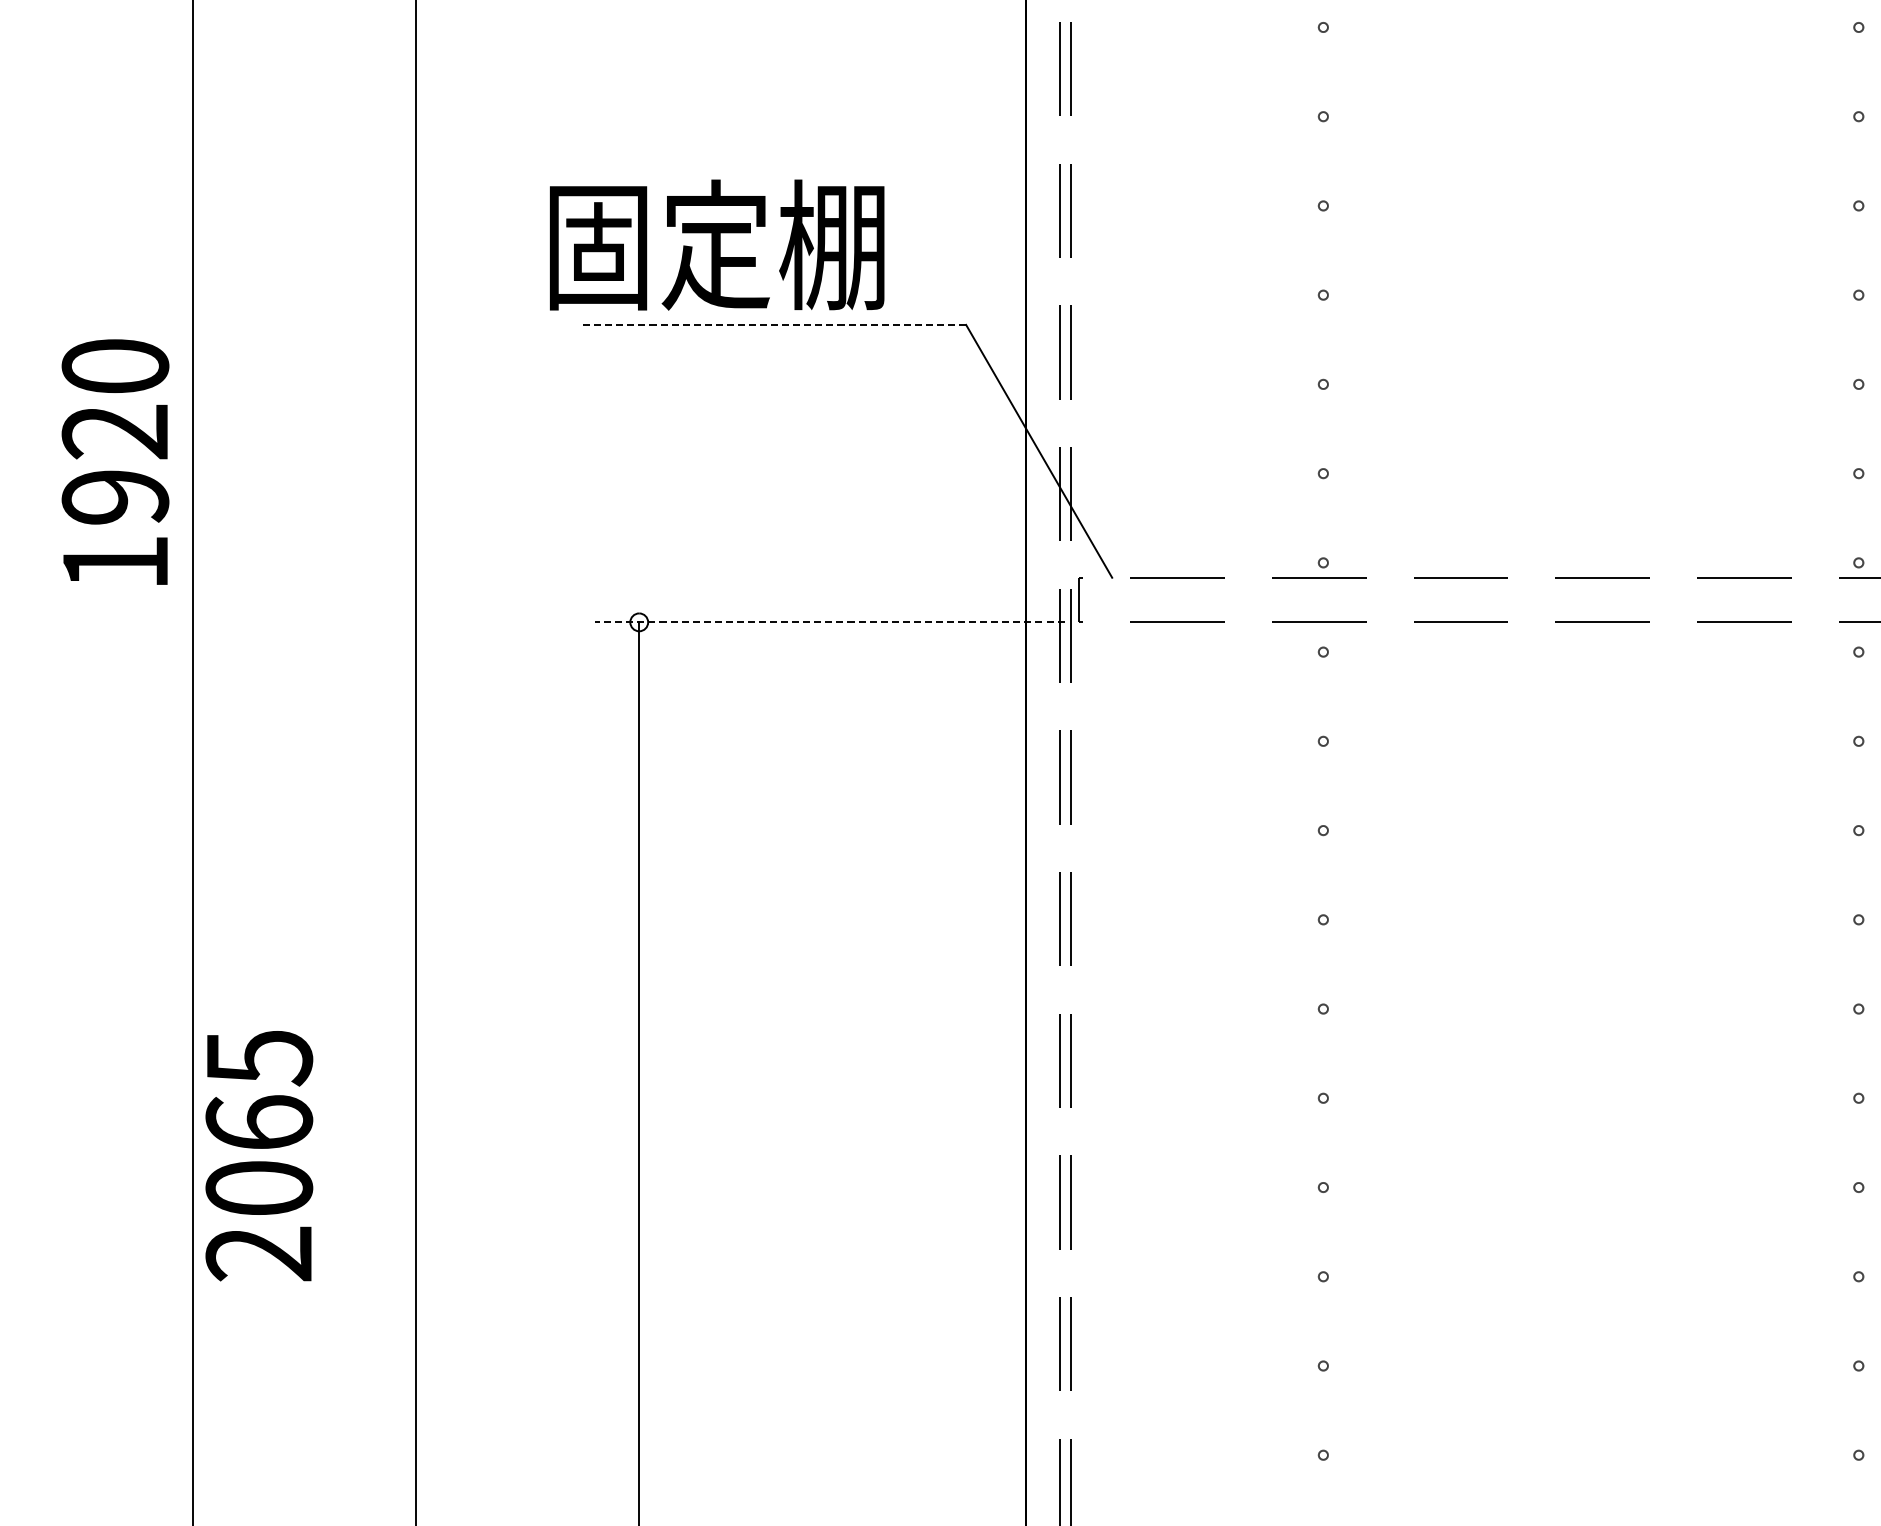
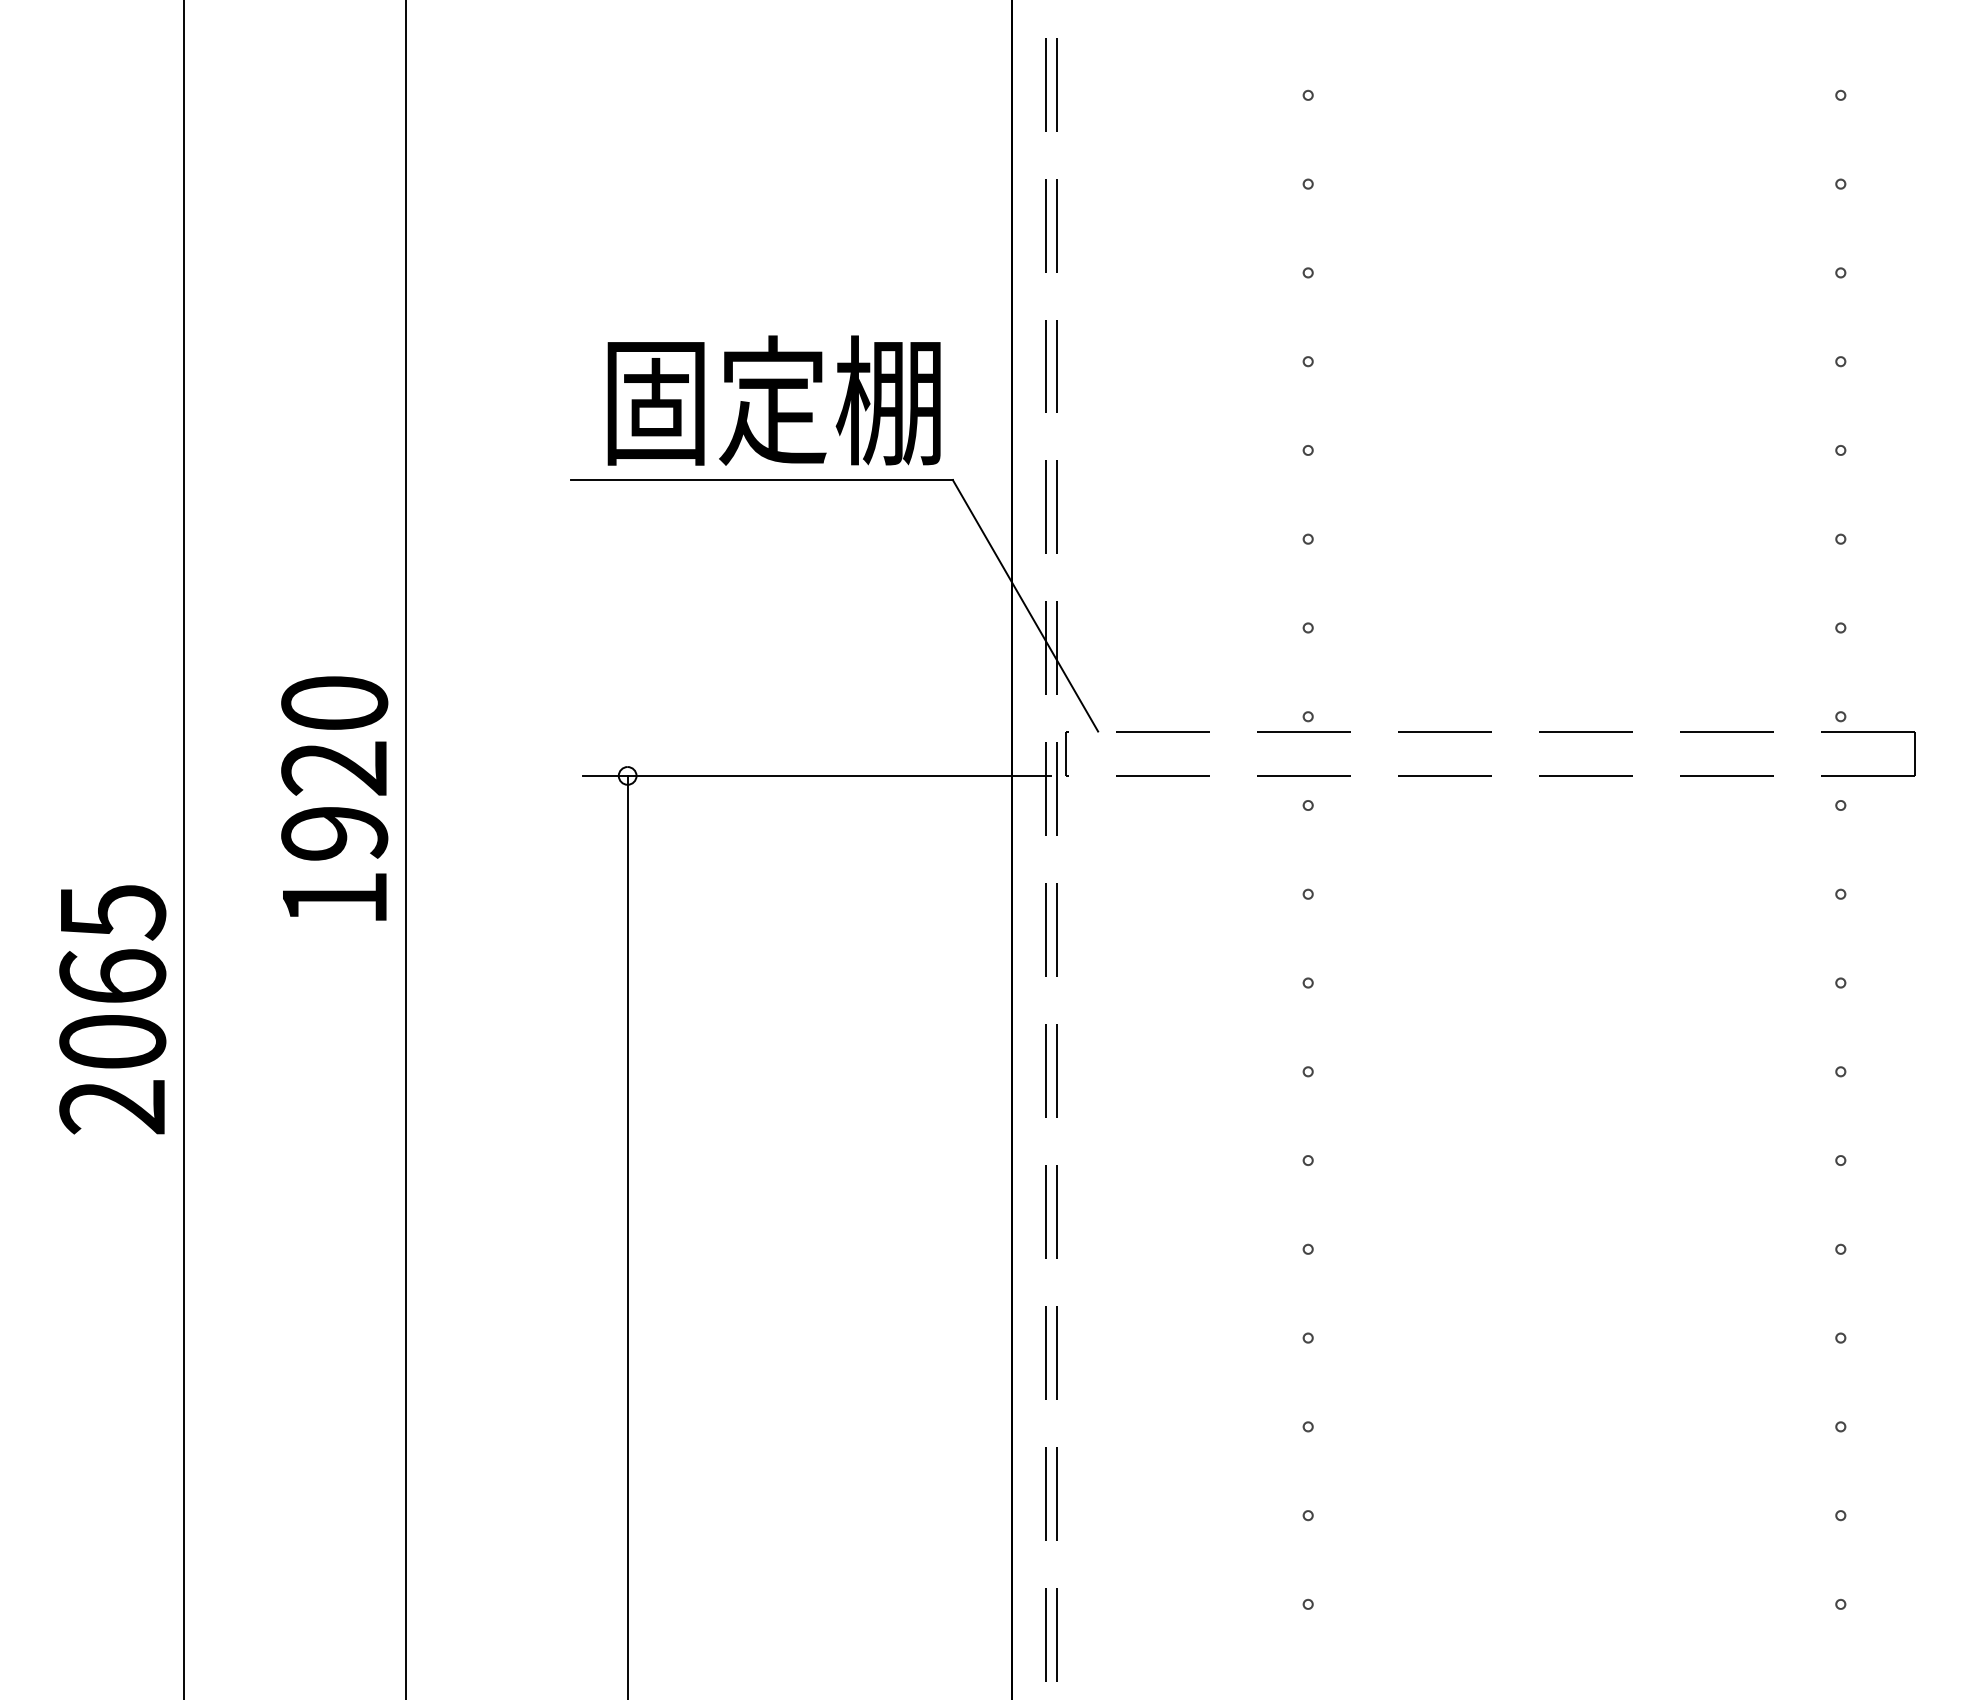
text: (716, 244) -> (773, 400), moved
line: (774, 325) -> (762, 480), dashed -> solid
text: (115, 462) -> (334, 798), moved
line: (830, 621) -> (817, 775), dashed -> solid
text: (259, 1155) -> (112, 1009), moved

